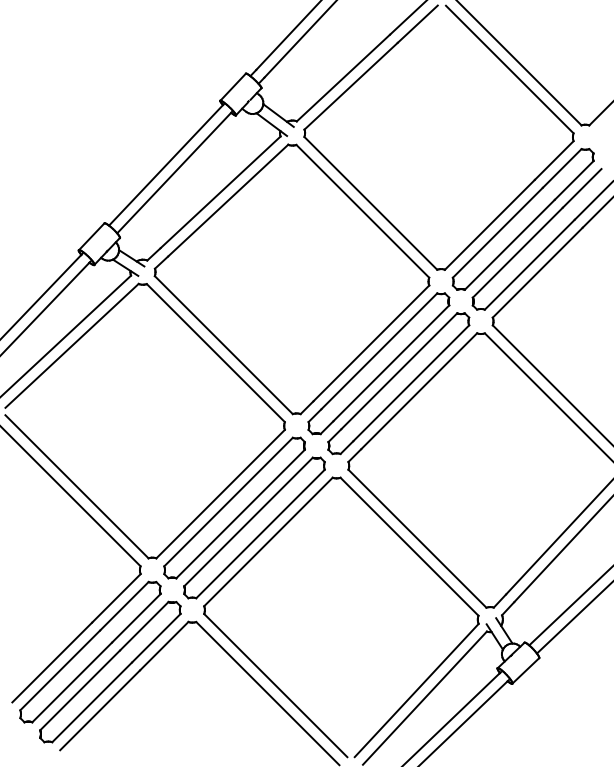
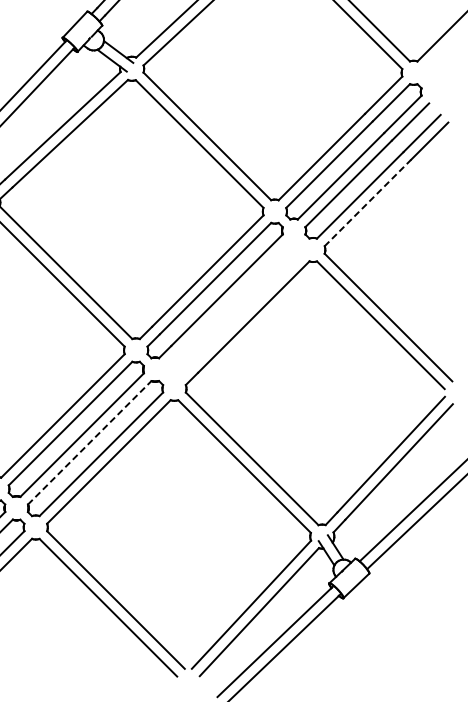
line: (537, 272) -> (367, 202), solid -> dashed
part: (398, 383) -> (233, 309), removed
line: (248, 522) -> (89, 443), solid -> dashed

